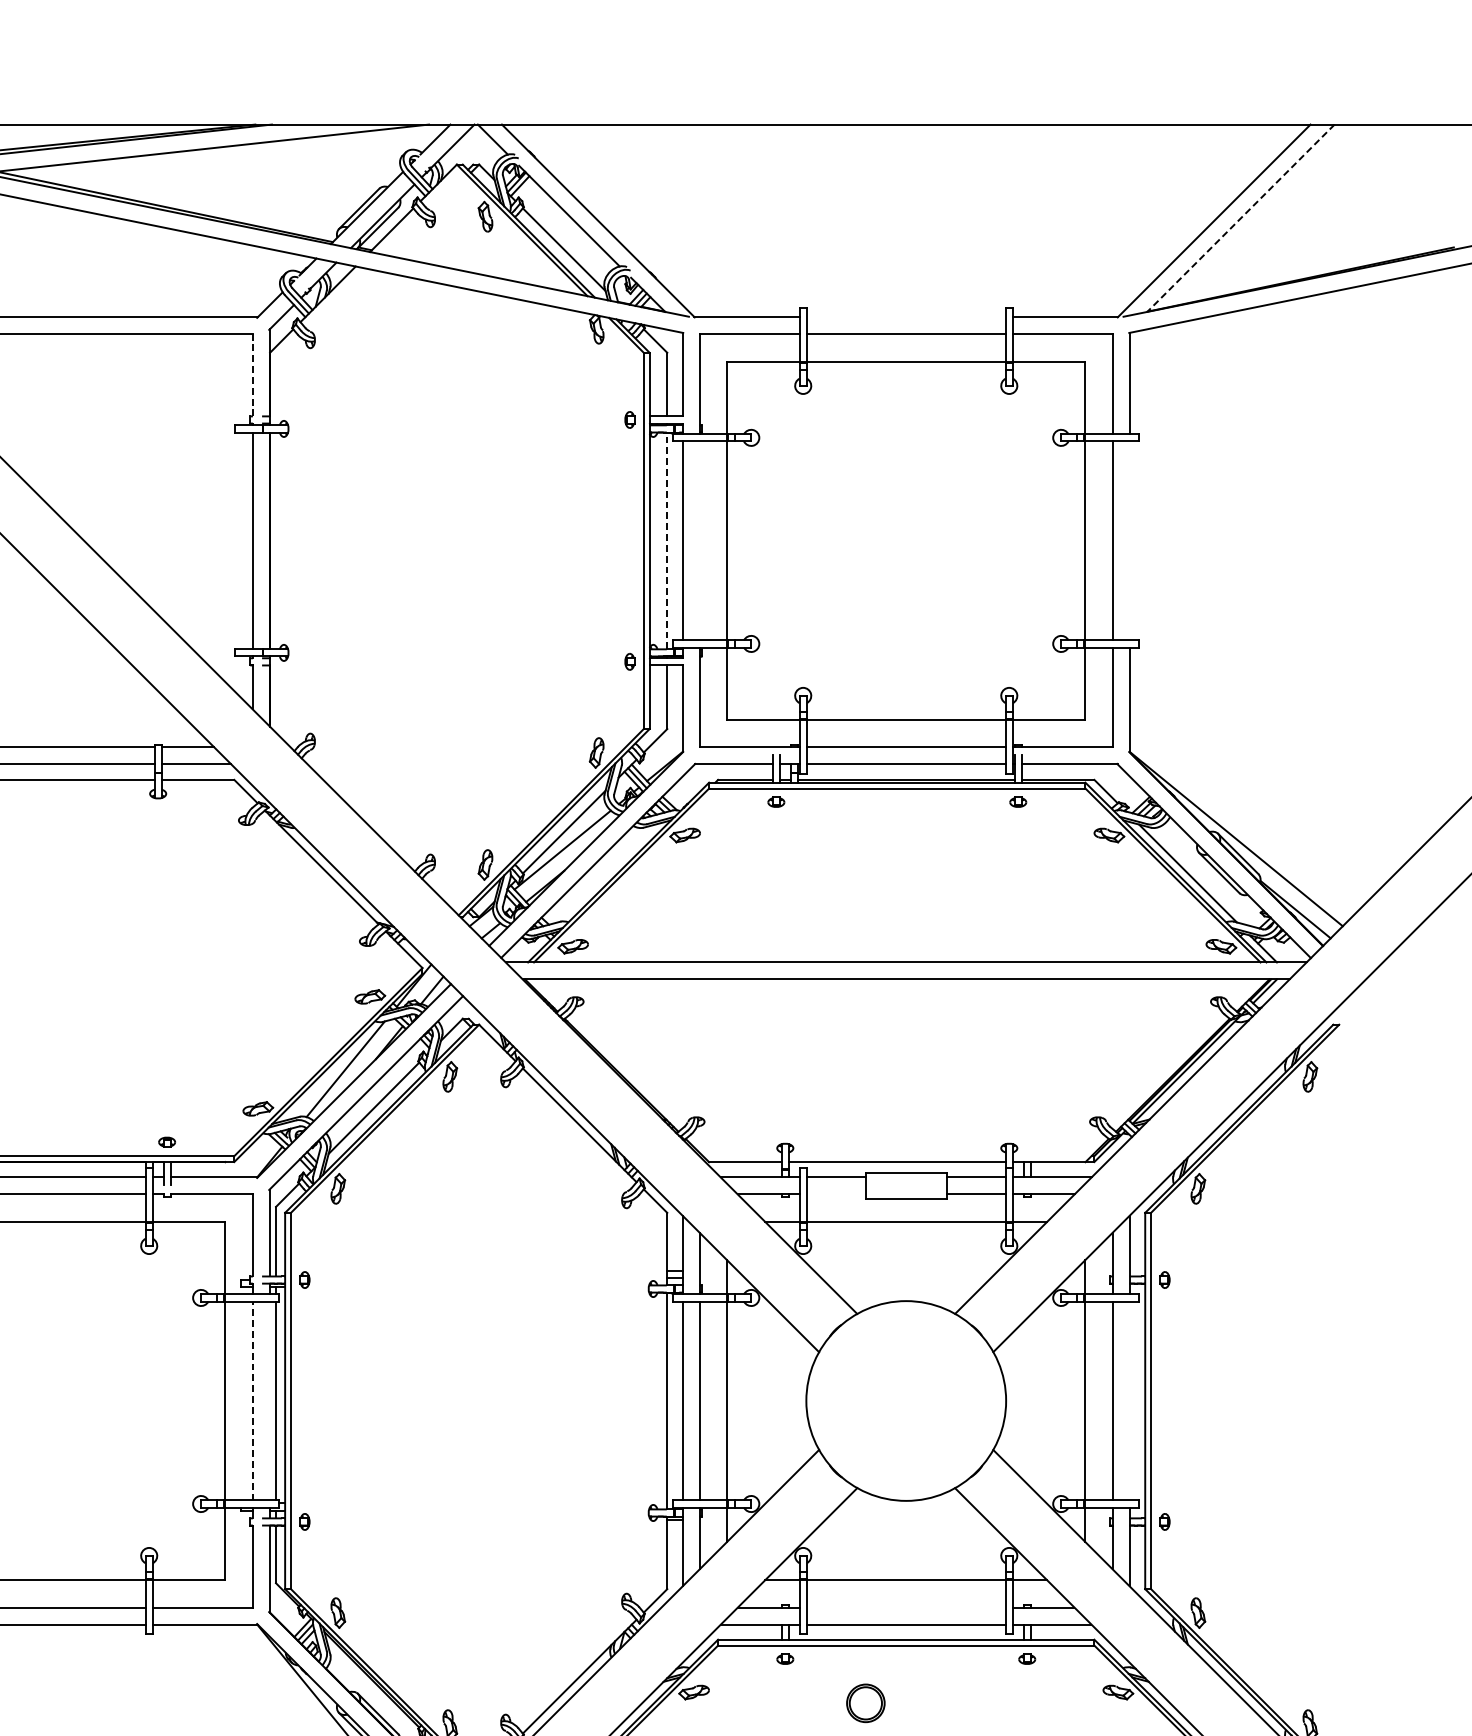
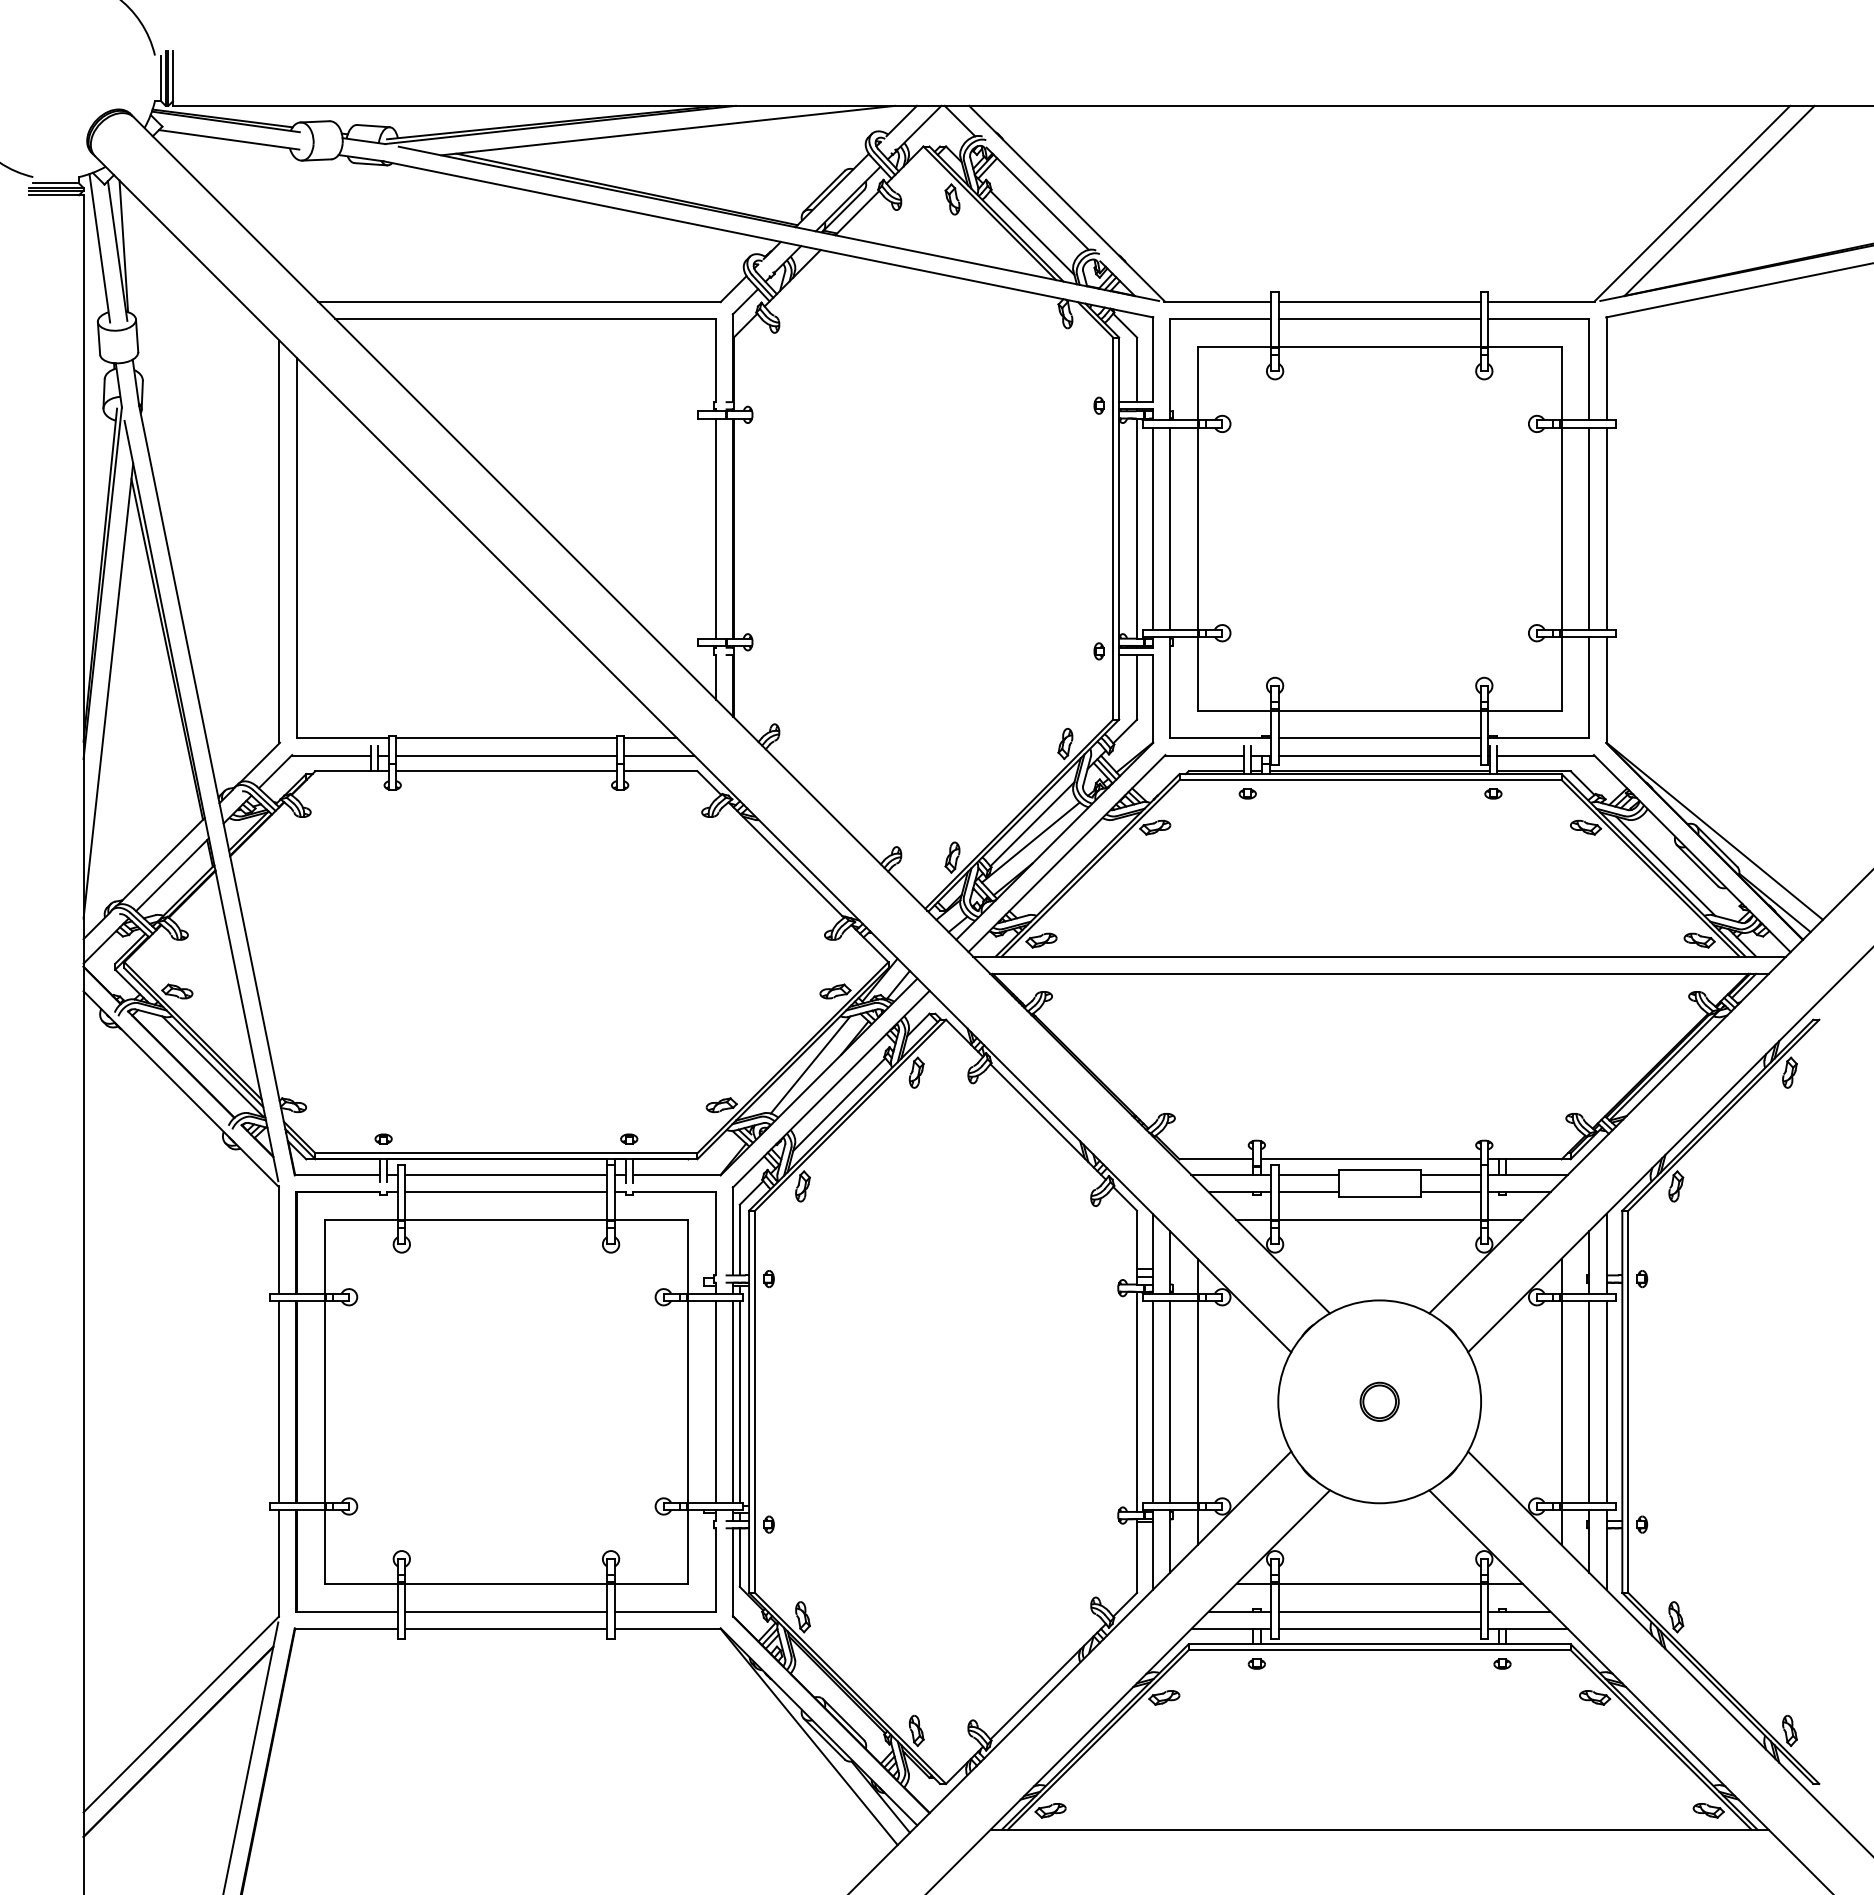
line: (1240, 217) -> (1719, 200), dashed -> solid
line: (906, 317) -> (1379, 301), added
line: (253, 375) -> (716, 360), dashed -> solid
line: (667, 540) -> (1137, 528), dashed -> solid
line: (700, 540) -> (1170, 528), added
line: (1129, 540) -> (1606, 528), added
line: (836, 1194) -> (1308, 1192), added
line: (253, 1400) -> (716, 1401), dashed -> solid
line: (269, 1400) -> (733, 1401), added
line: (1129, 1400) -> (1606, 1401), added
line: (906, 1607) -> (1379, 1611), added
part: (865, 1703) -> (1379, 1401), moved

